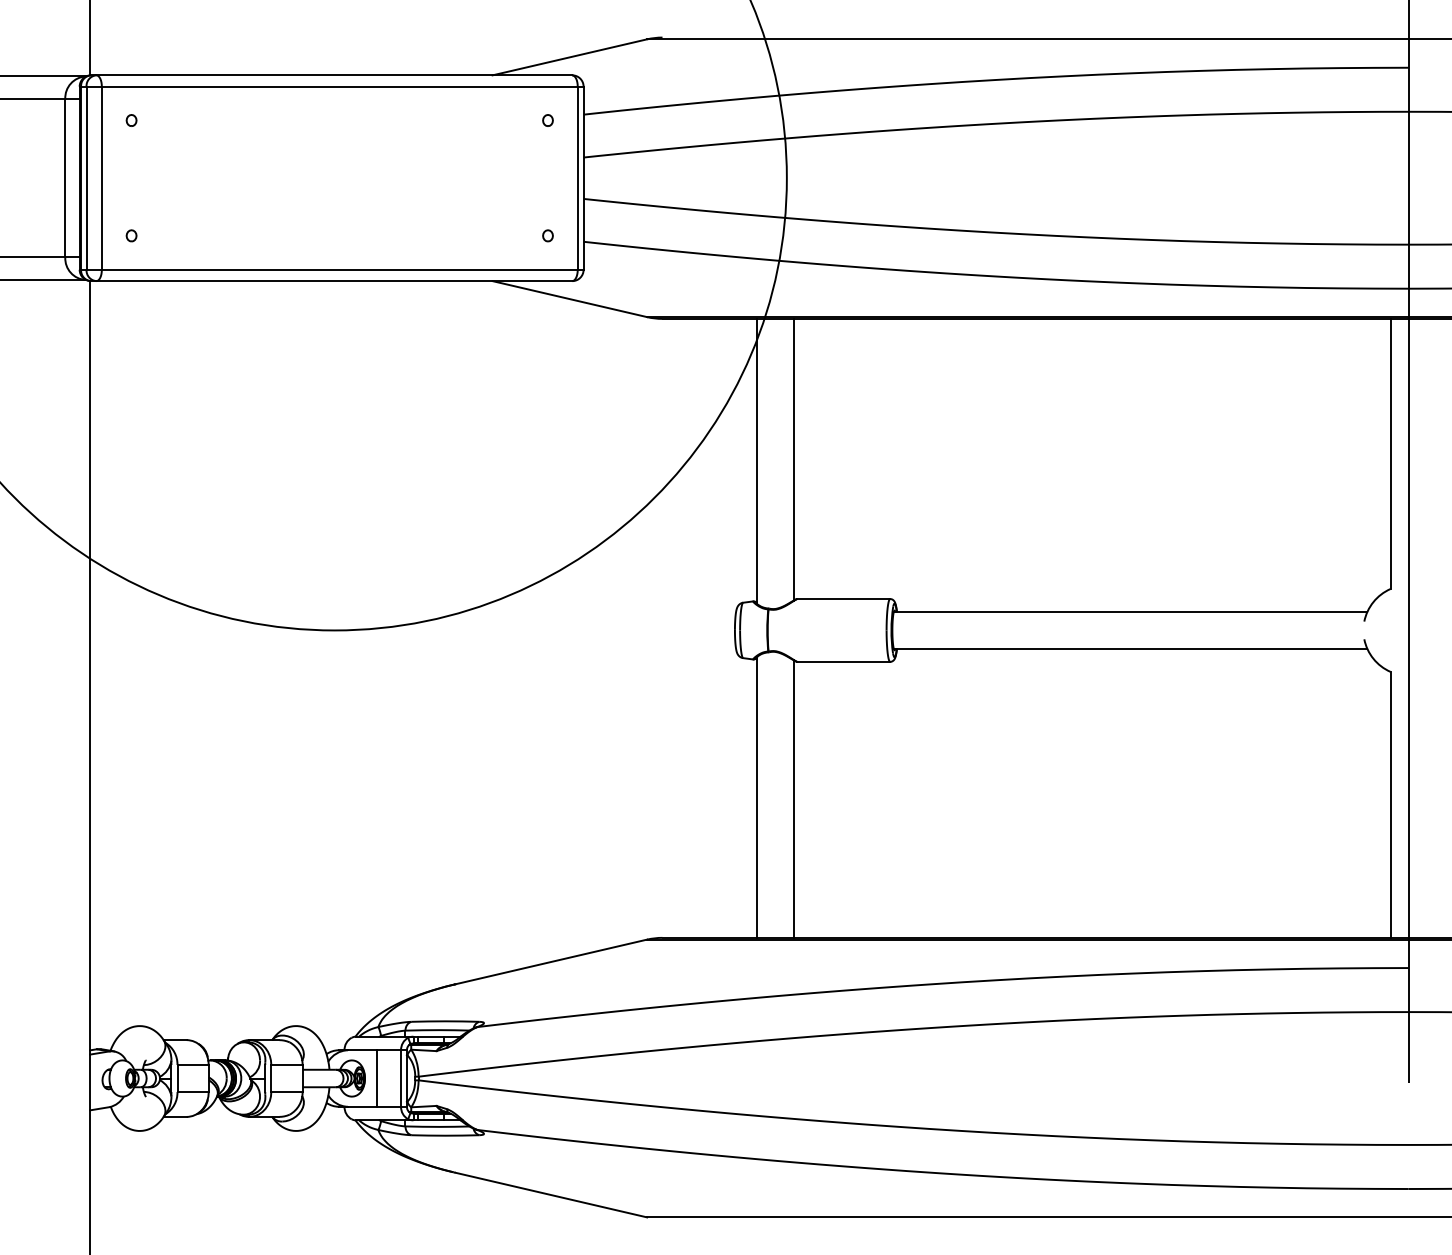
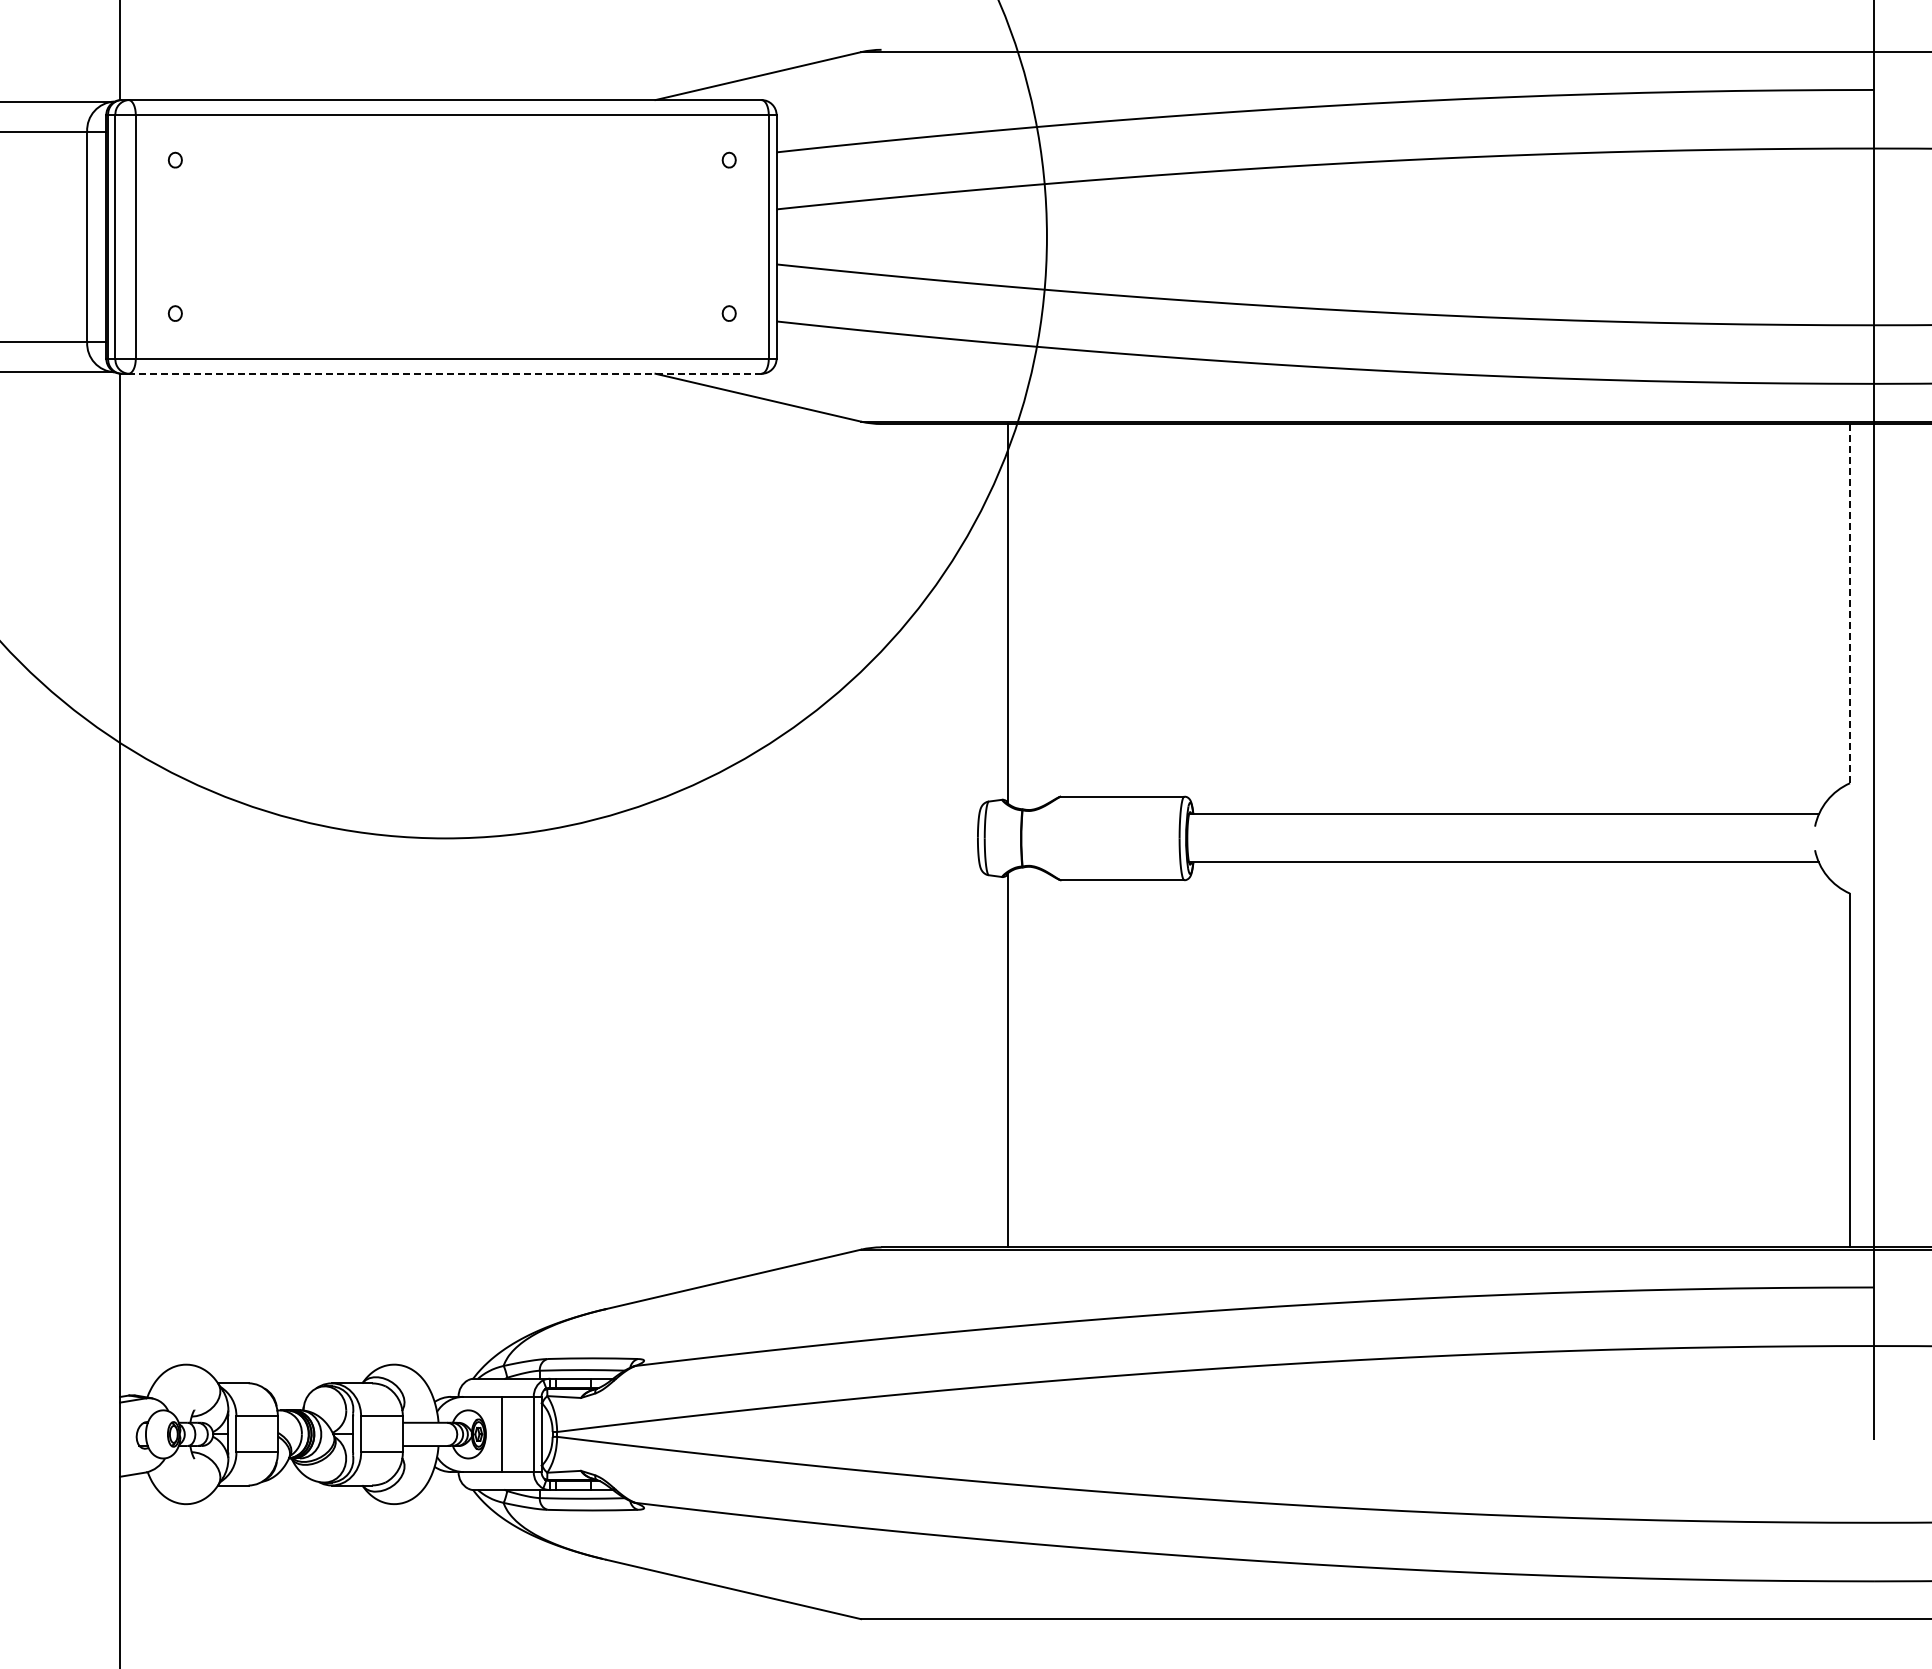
line: (333, 280) -> (444, 373), solid -> dashed
line: (1390, 453) -> (1849, 603), solid -> dashed
line: (793, 459) -> (1055, 611), removed
line: (793, 798) -> (1055, 1062), removed

